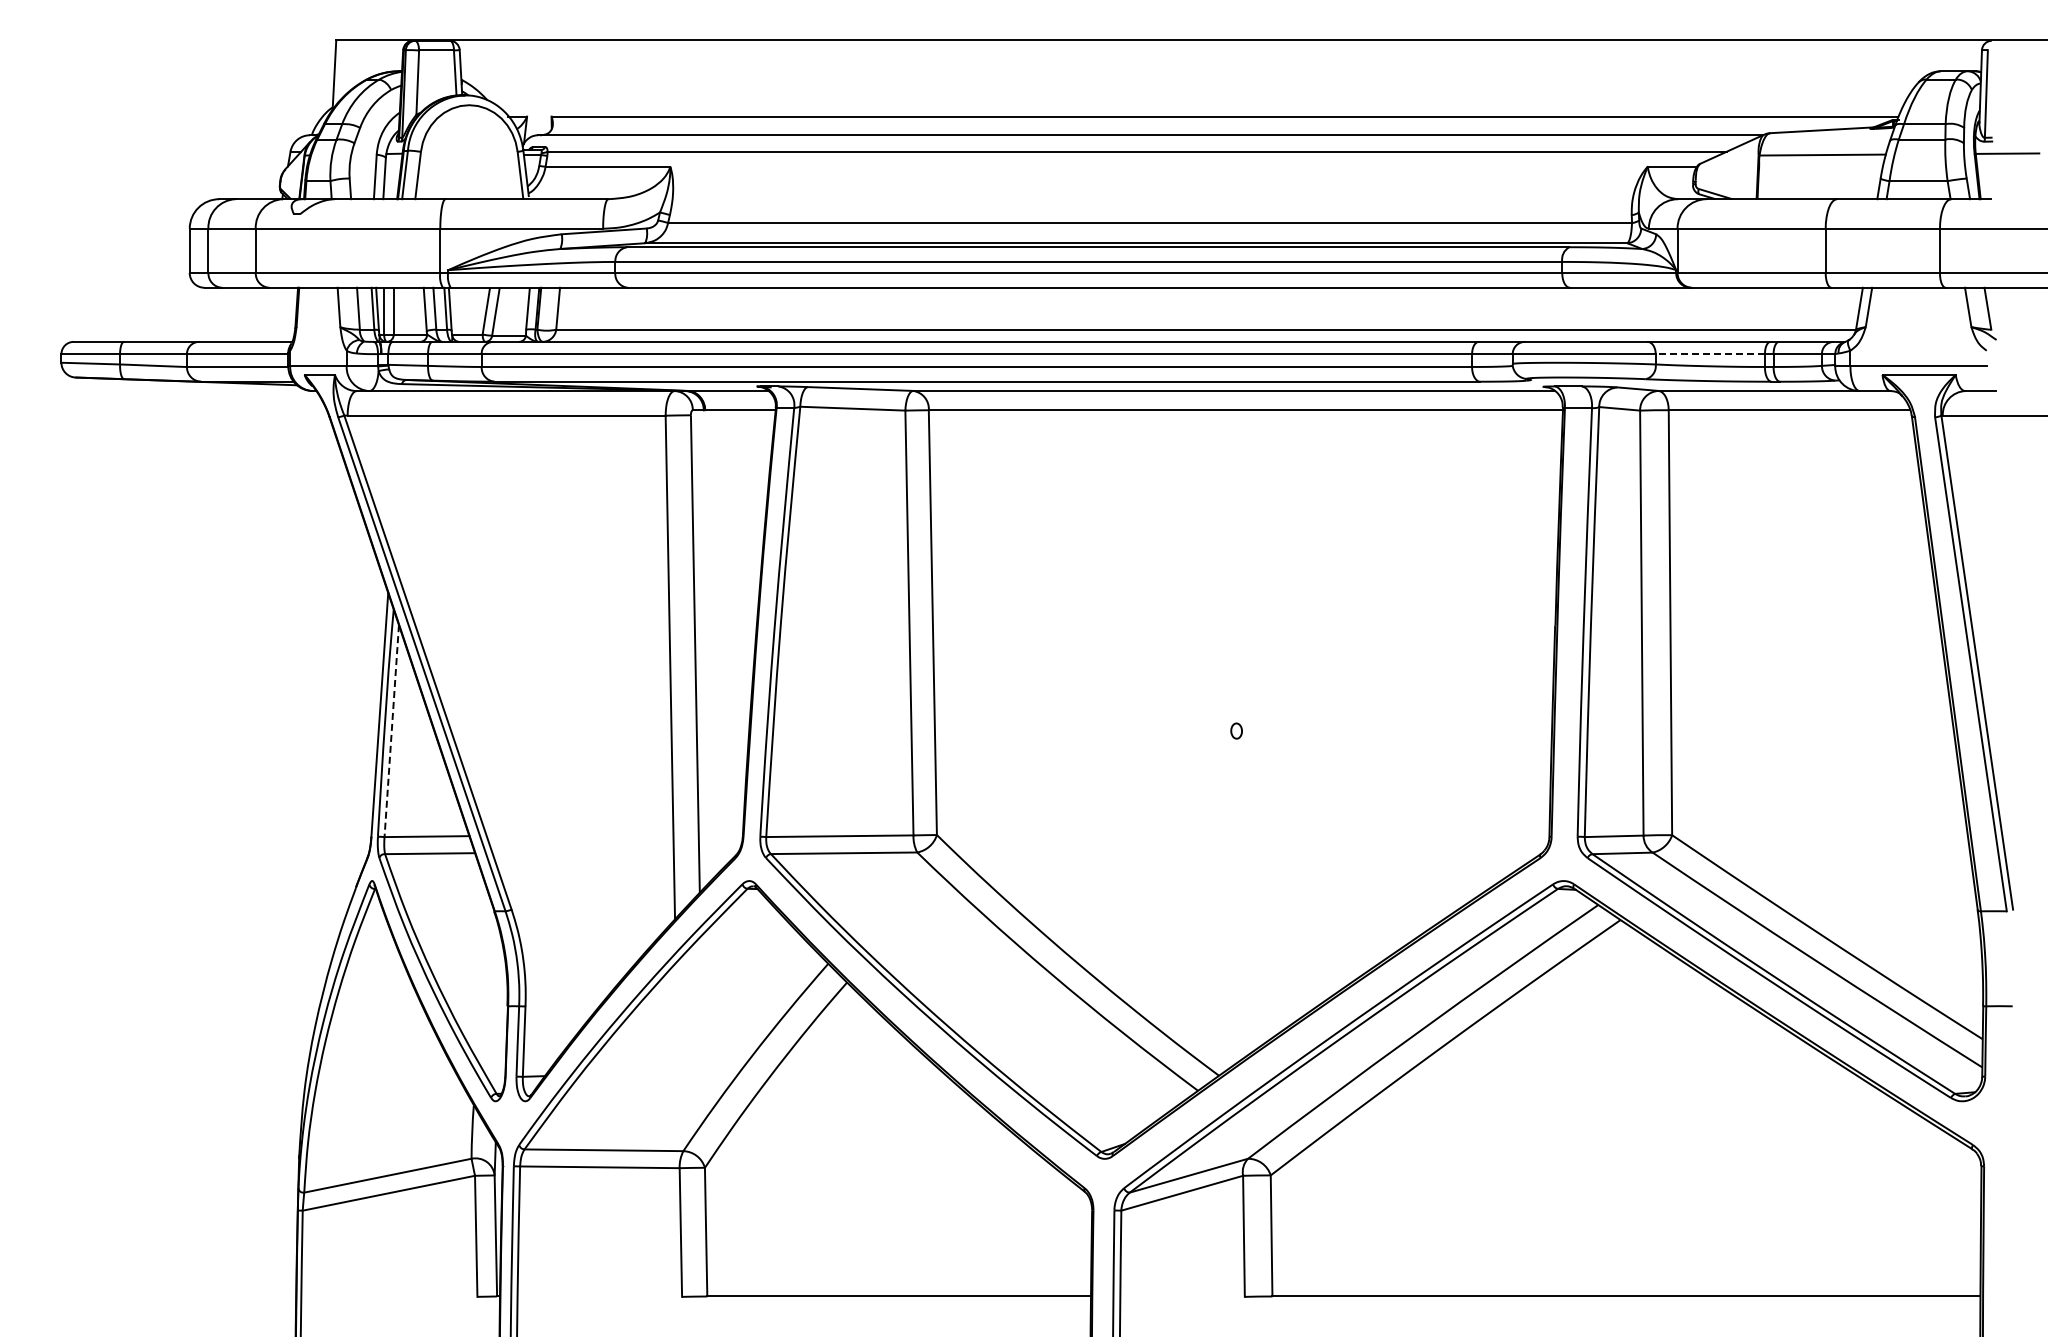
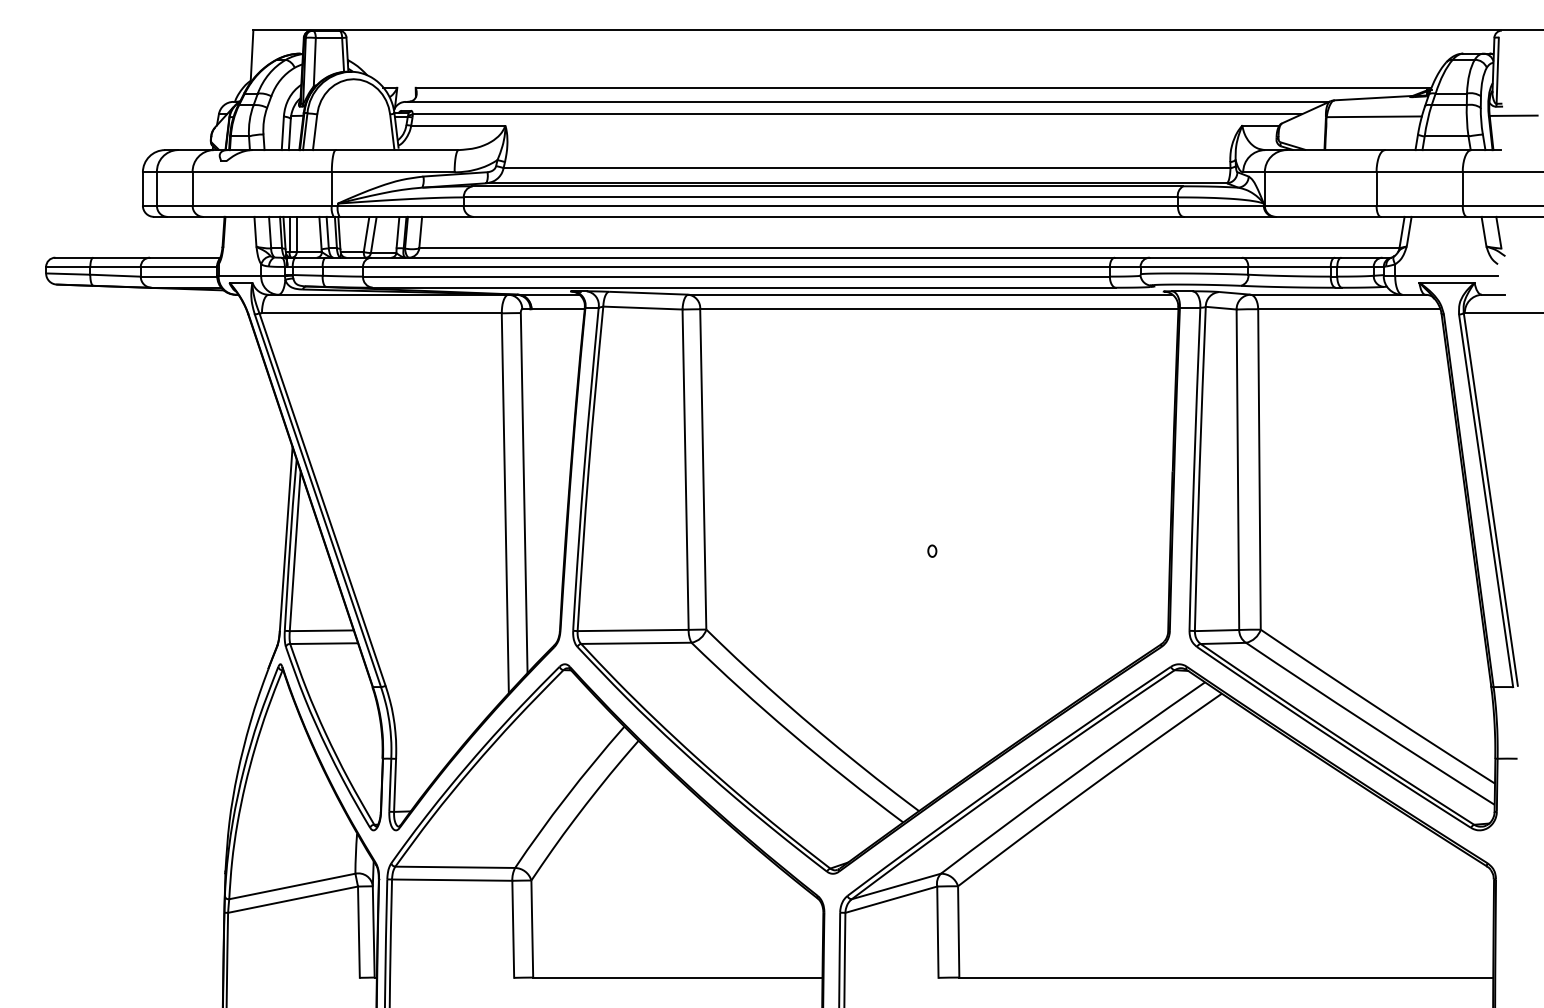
line: (1710, 354) -> (1289, 267), dashed -> solid
line: (391, 731) -> (295, 551), dashed -> solid

